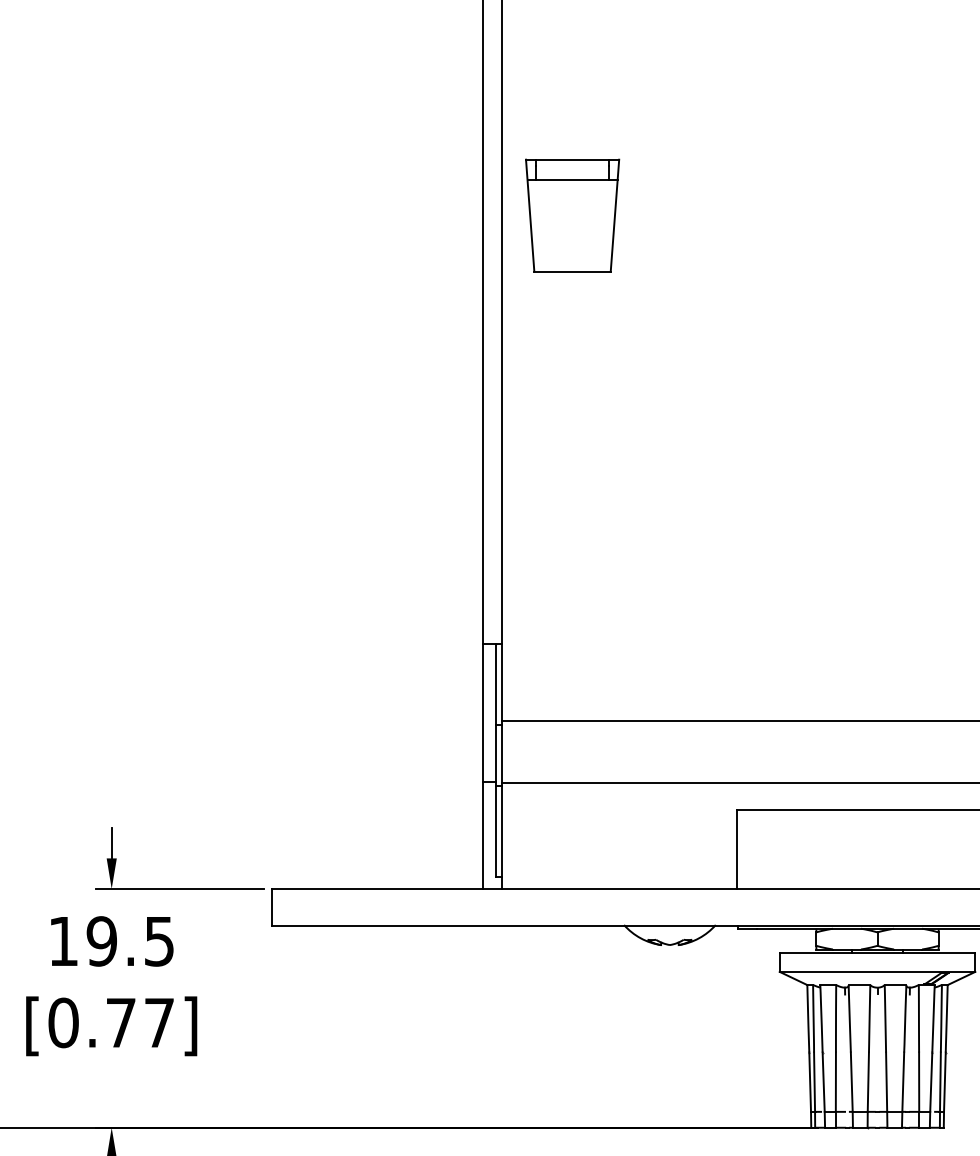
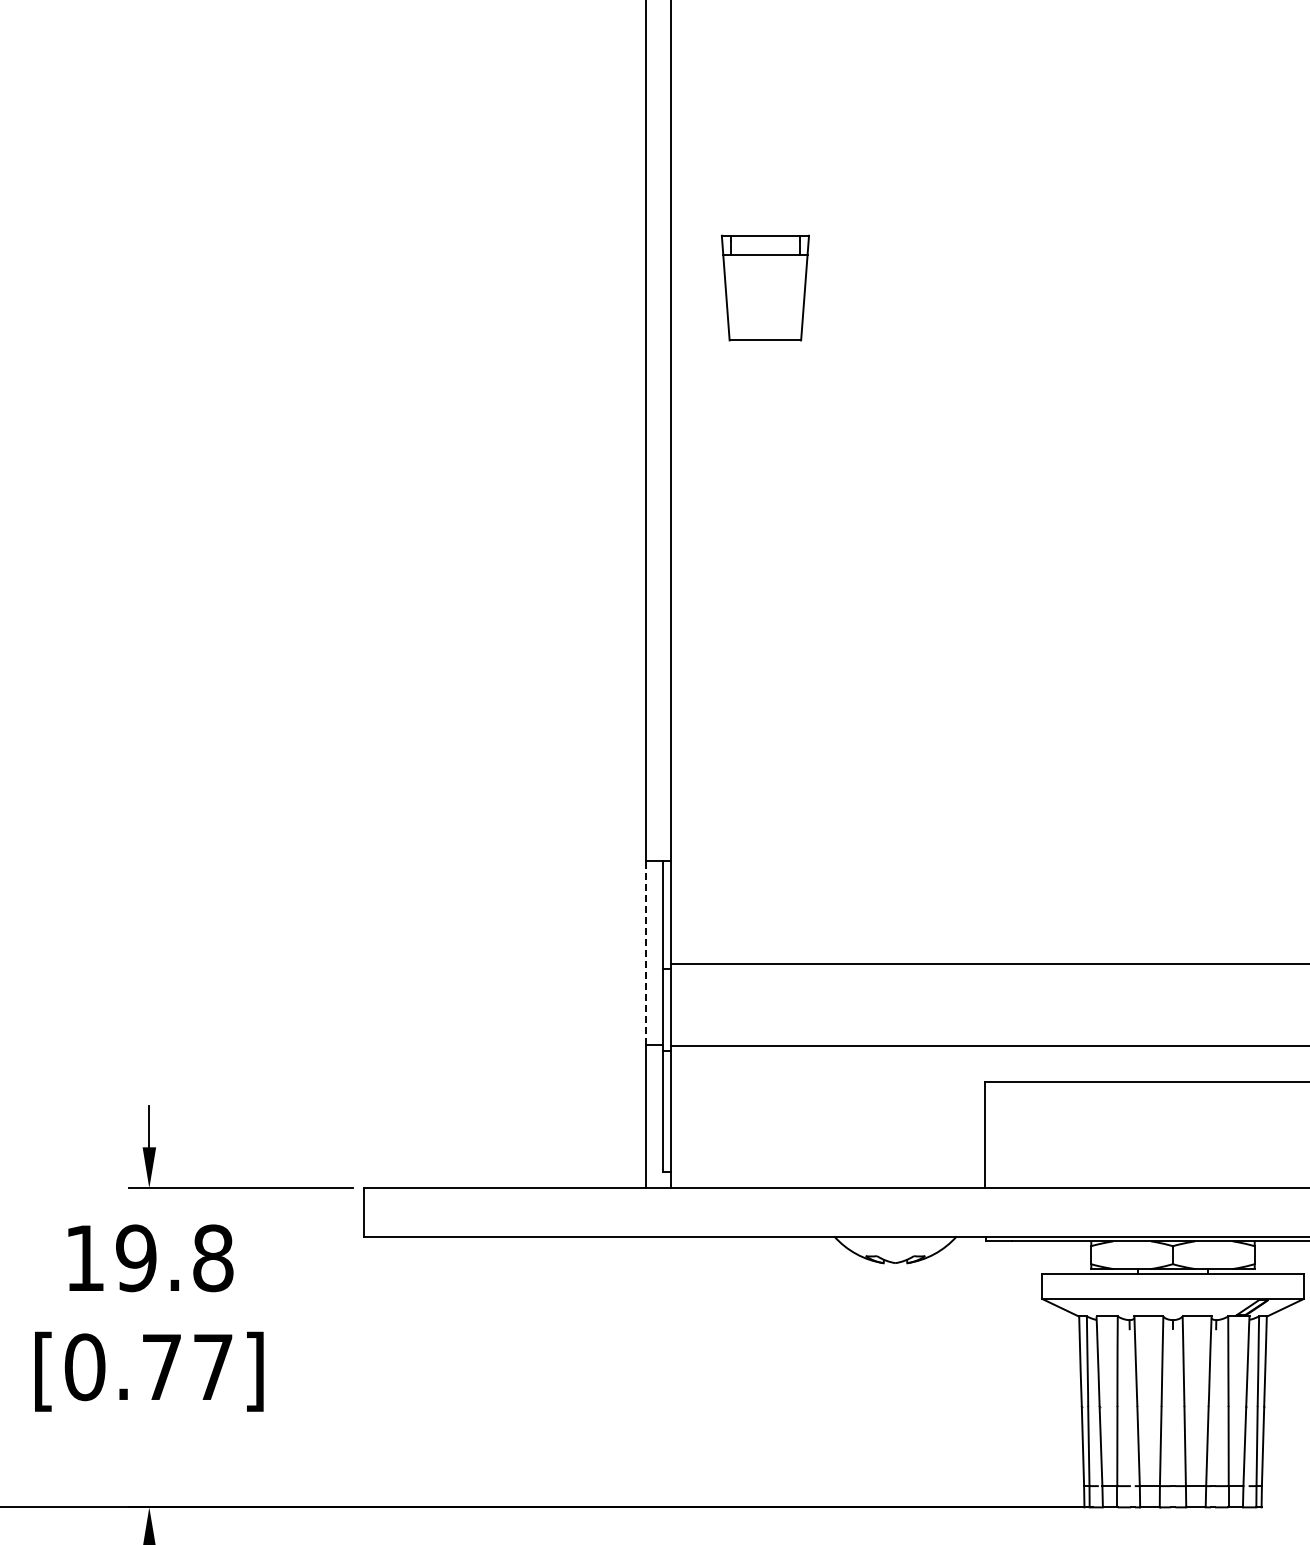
part: (572, 215) -> (765, 287), size x0.7
line: (483, 713) -> (646, 953), solid -> dashed
text: (159, 941) -> (213, 1258), 19.5 -> 19.8

